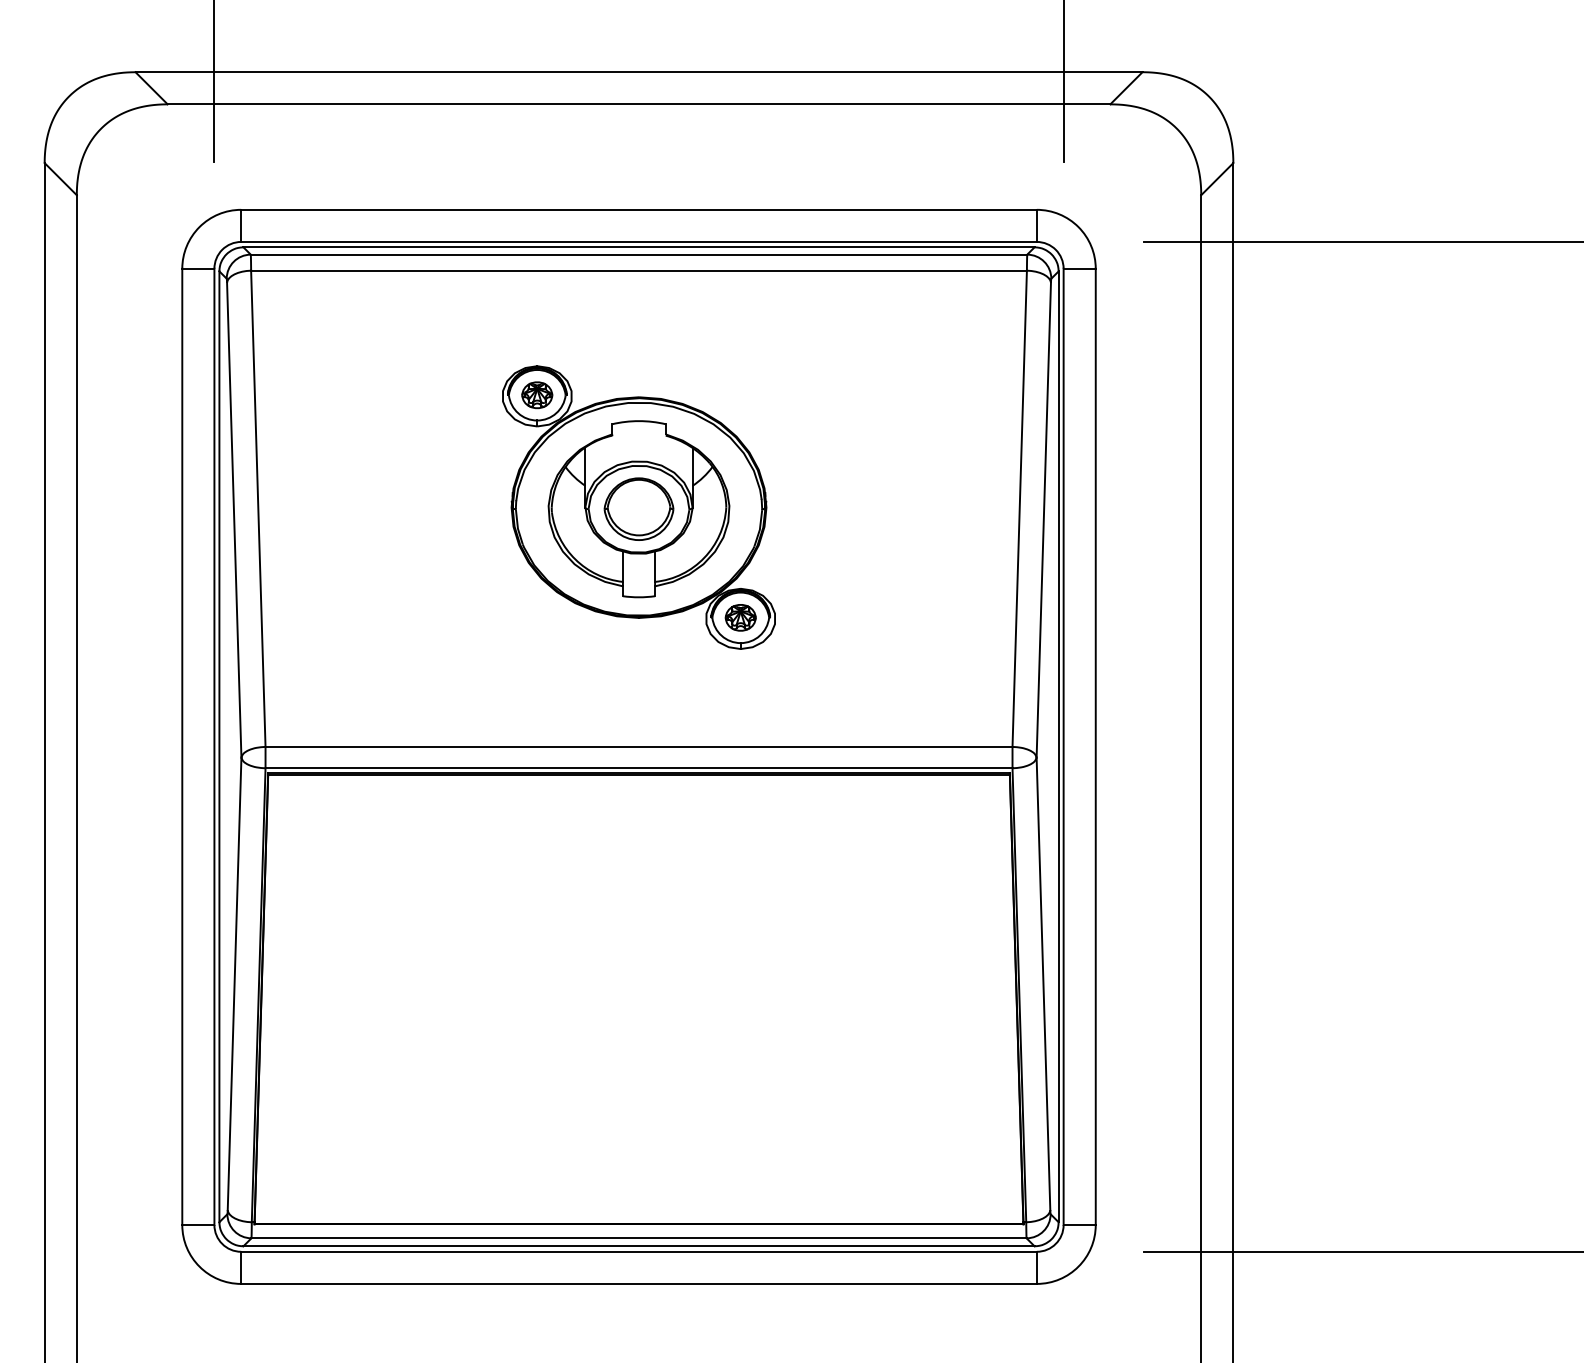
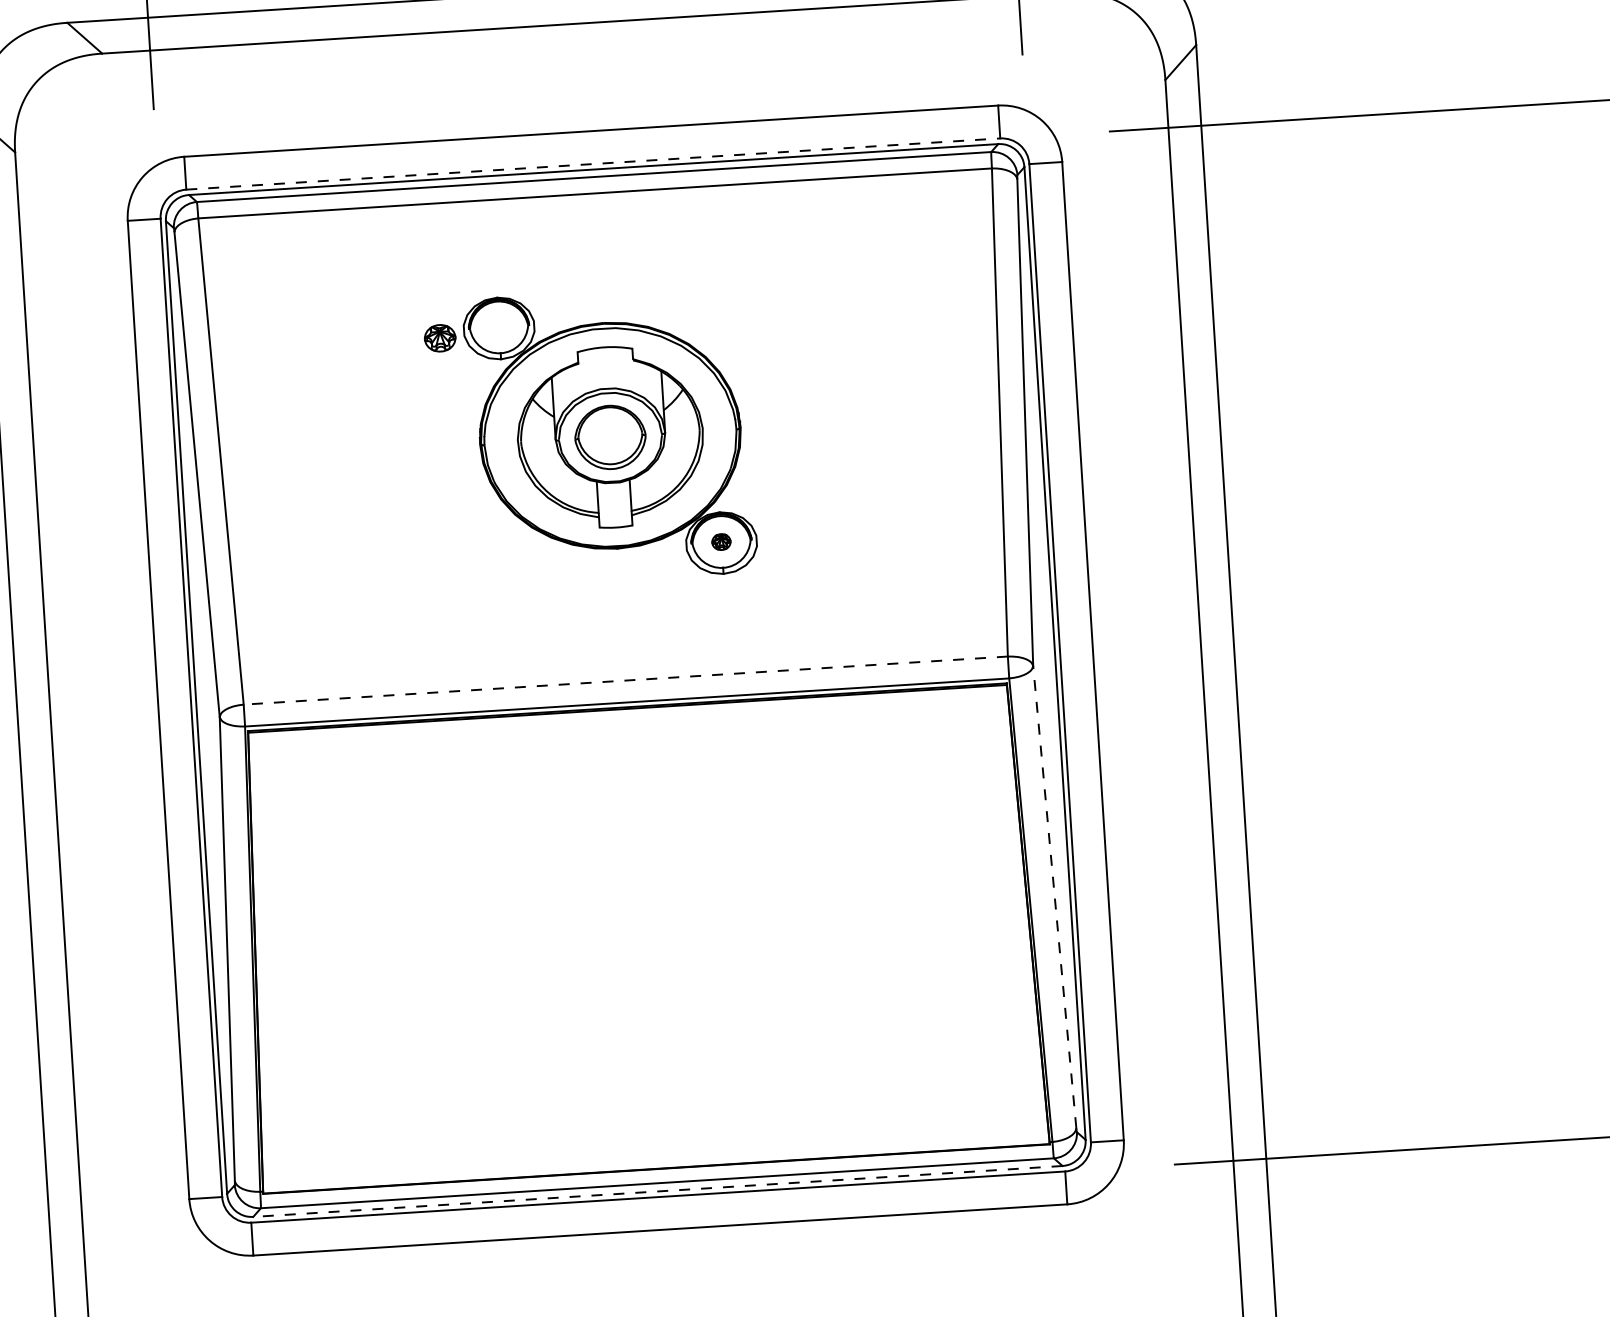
line: (639, 241) -> (593, 163), solid -> dashed
part: (537, 395) -> (440, 338), moved
part: (740, 617) -> (721, 541), size x0.6
line: (638, 746) -> (625, 680), solid -> dashed
line: (1043, 983) -> (1054, 896), solid -> dashed
line: (639, 1246) -> (658, 1191), solid -> dashed

